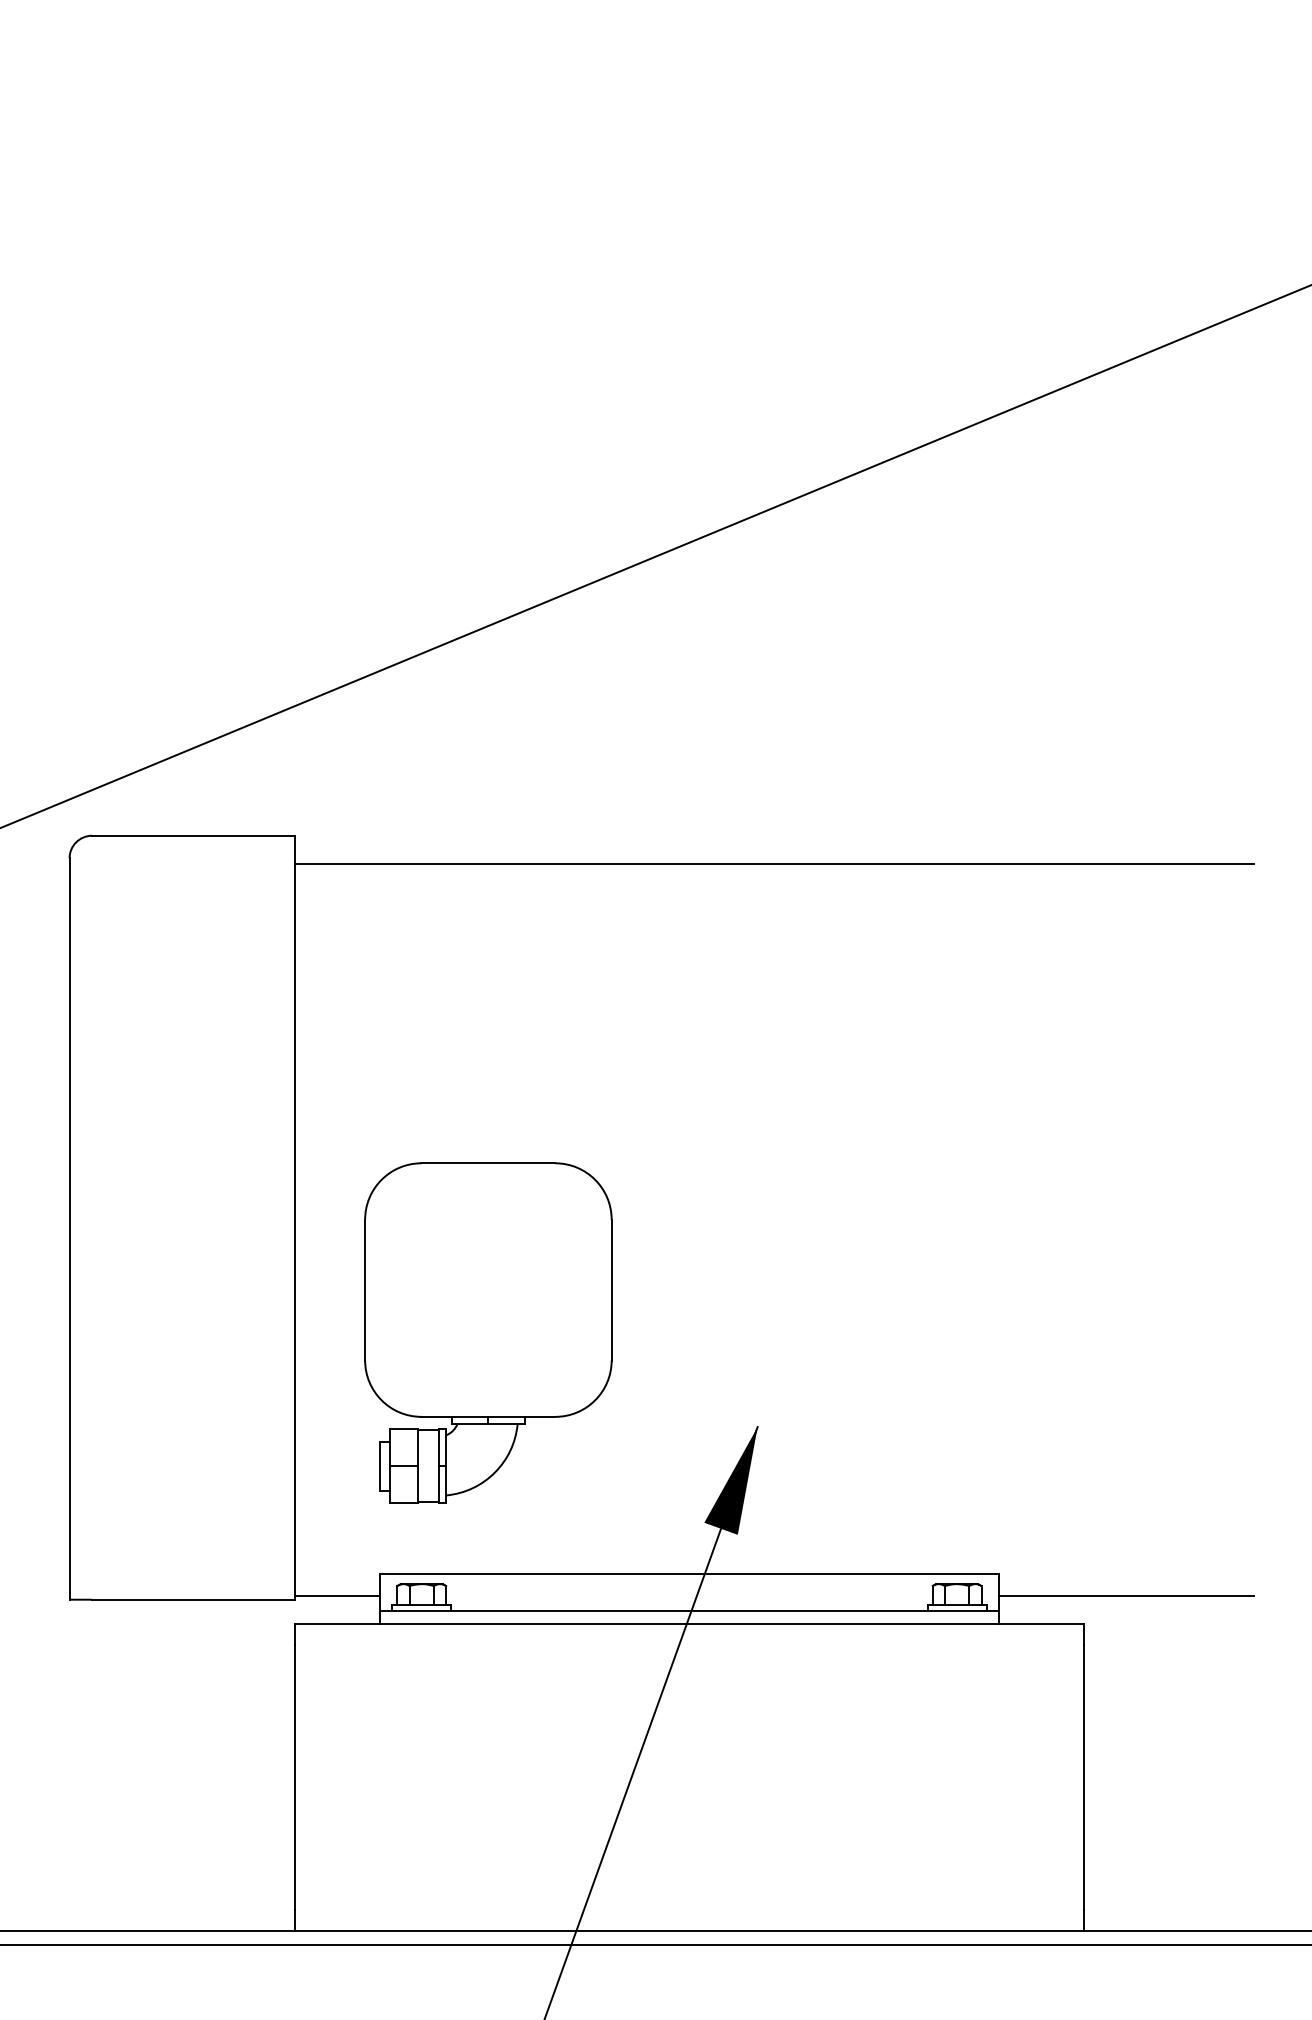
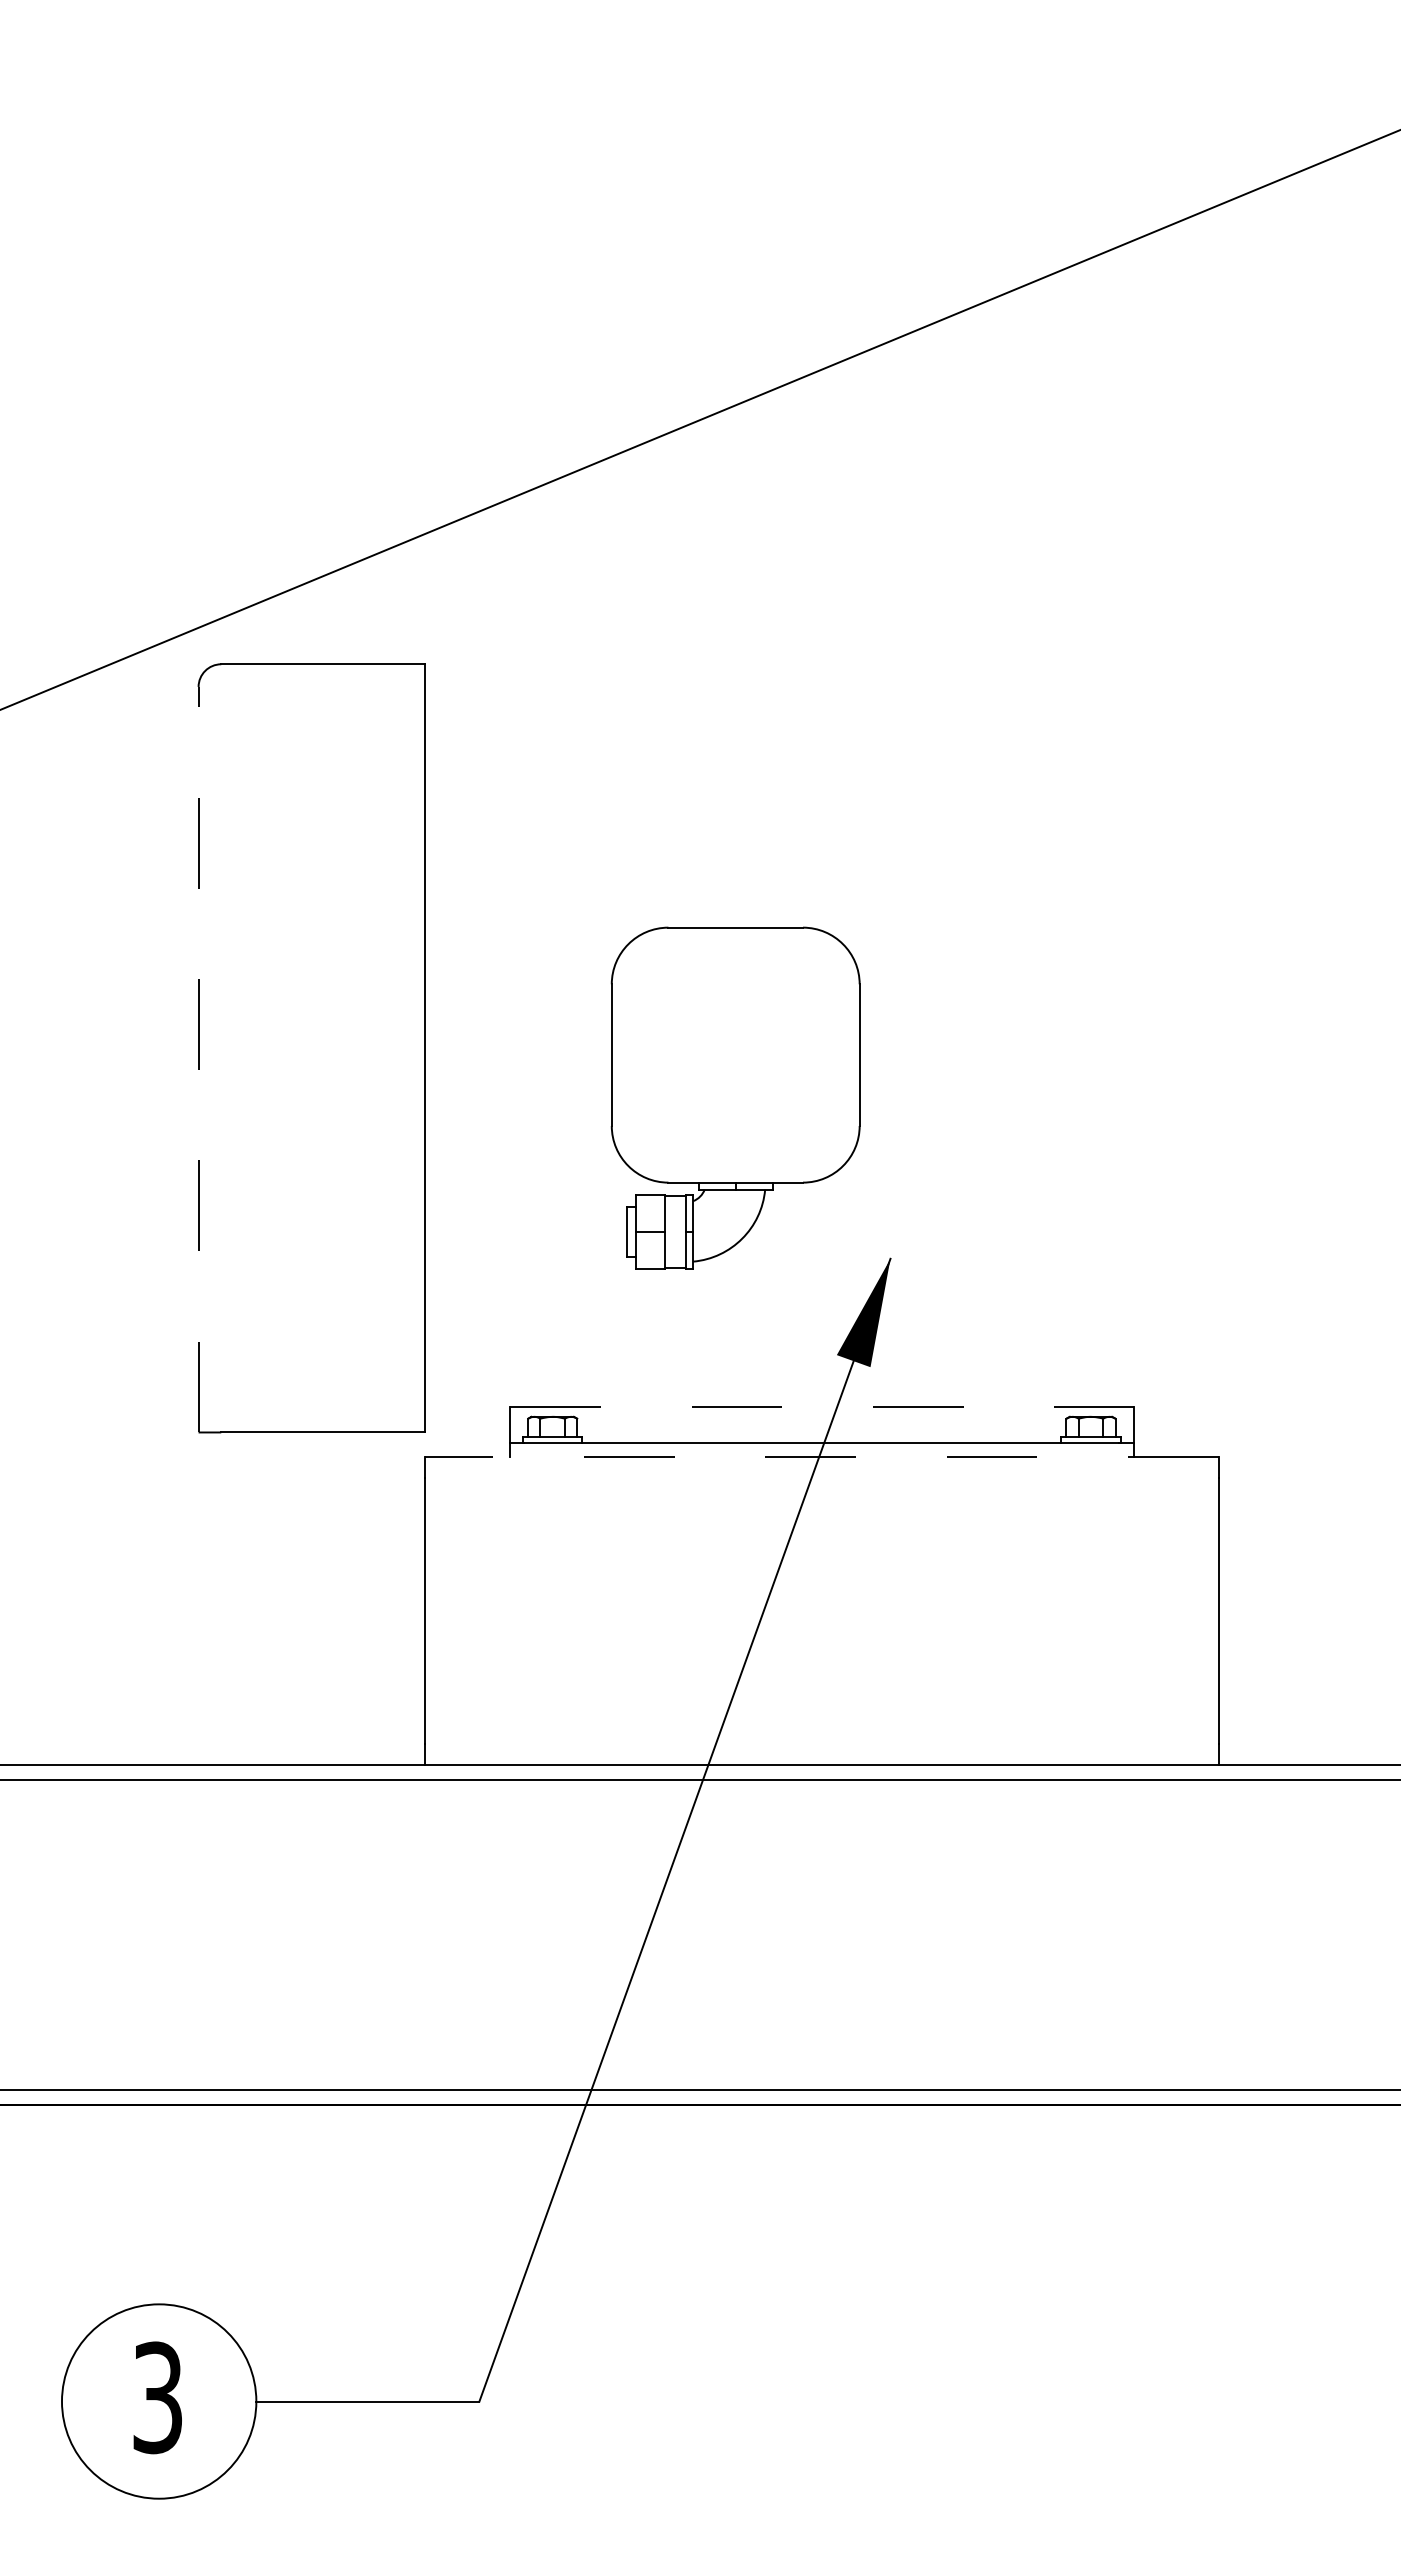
line: (774, 863) -> (907, 692), removed
line: (69, 1228) -> (198, 1059), solid -> dashed
part: (488, 1332) -> (735, 1097), moved
line: (689, 1573) -> (821, 1406), solid -> dashed
line: (337, 1596) -> (467, 1429), removed
line: (1126, 1596) -> (1261, 1429), removed
line: (689, 1624) -> (821, 1457), solid -> dashed

